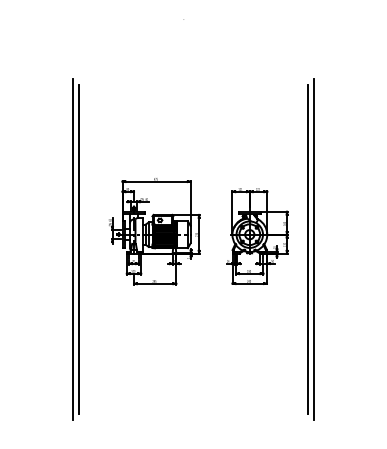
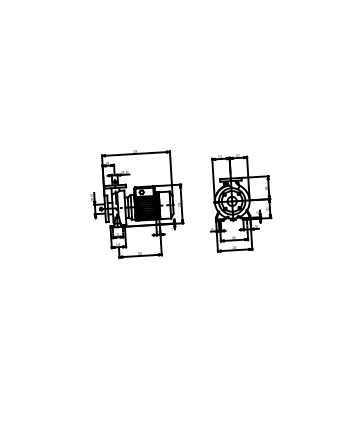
line: (73, 249) -> (57, 226), removed
line: (78, 249) -> (62, 226), removed
line: (308, 249) -> (291, 212), removed
line: (313, 249) -> (296, 212), removed

